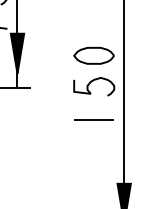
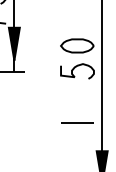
line: (94, 119) -> (77, 122), moved

